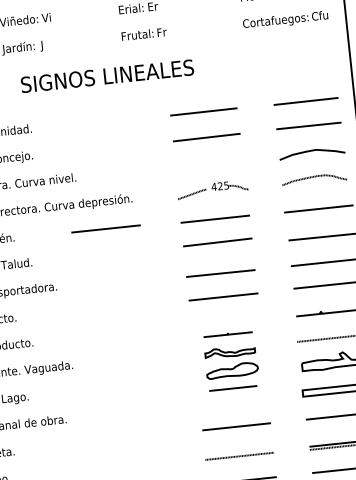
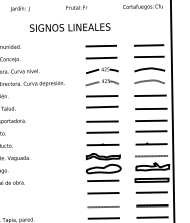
text: (108, 75) -> (70, 27), moved
part: (211, 163) -> (102, 70), added
line: (106, 229) -> (51, 96), removed
part: (230, 360) -> (103, 162), size x1.43

